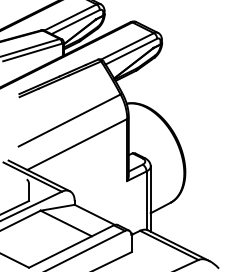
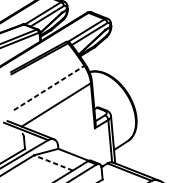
line: (70, 120) -> (49, 87), solid -> dashed
line: (66, 223) -> (53, 162), solid -> dashed

